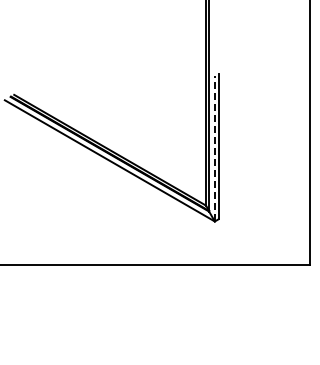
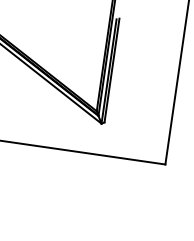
line: (214, 148) -> (108, 71), dashed -> solid

